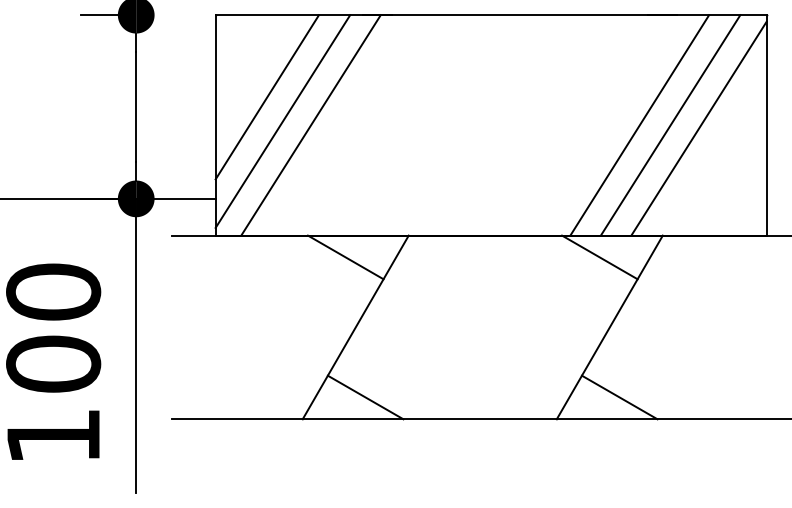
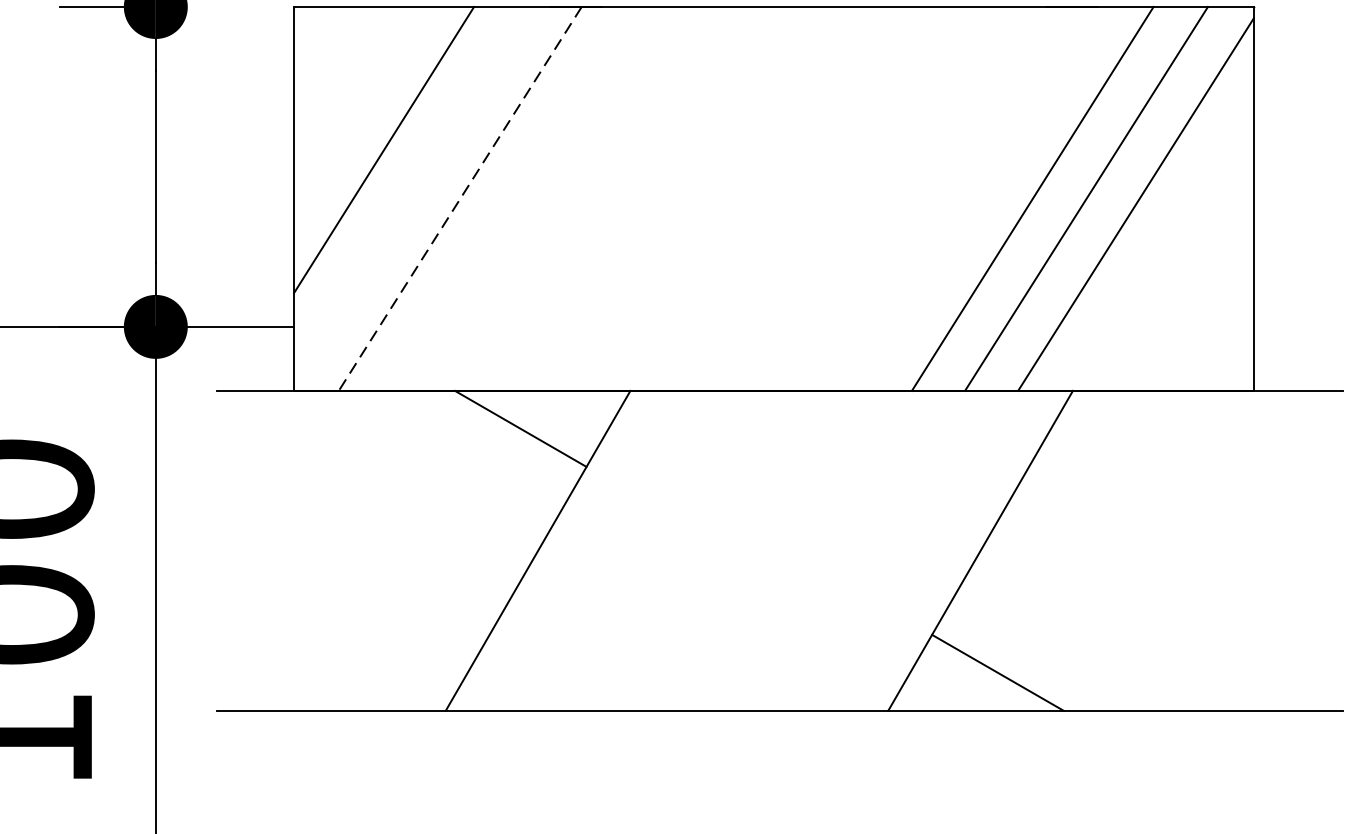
line: (282, 121) -> (410, 192), removed
line: (310, 125) -> (459, 199), solid -> dashed
line: (599, 257) -> (962, 428), removed
line: (365, 397) -> (555, 672), removed

